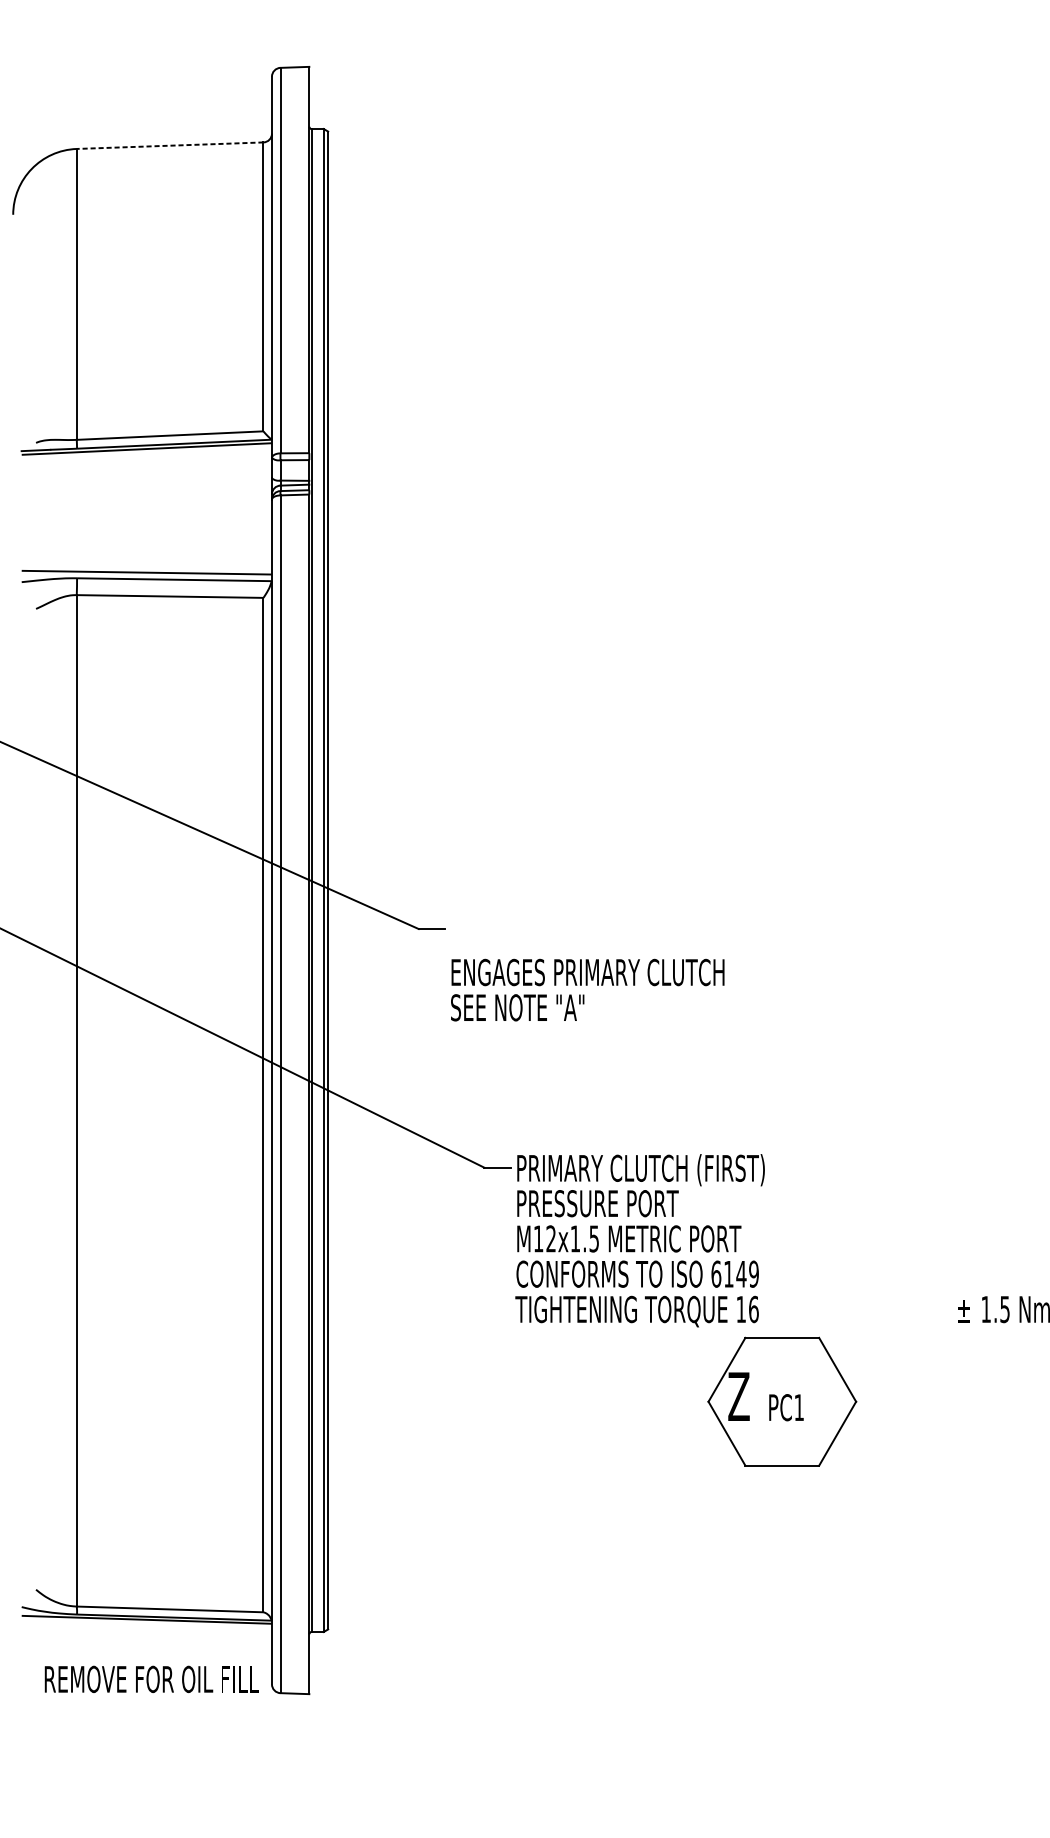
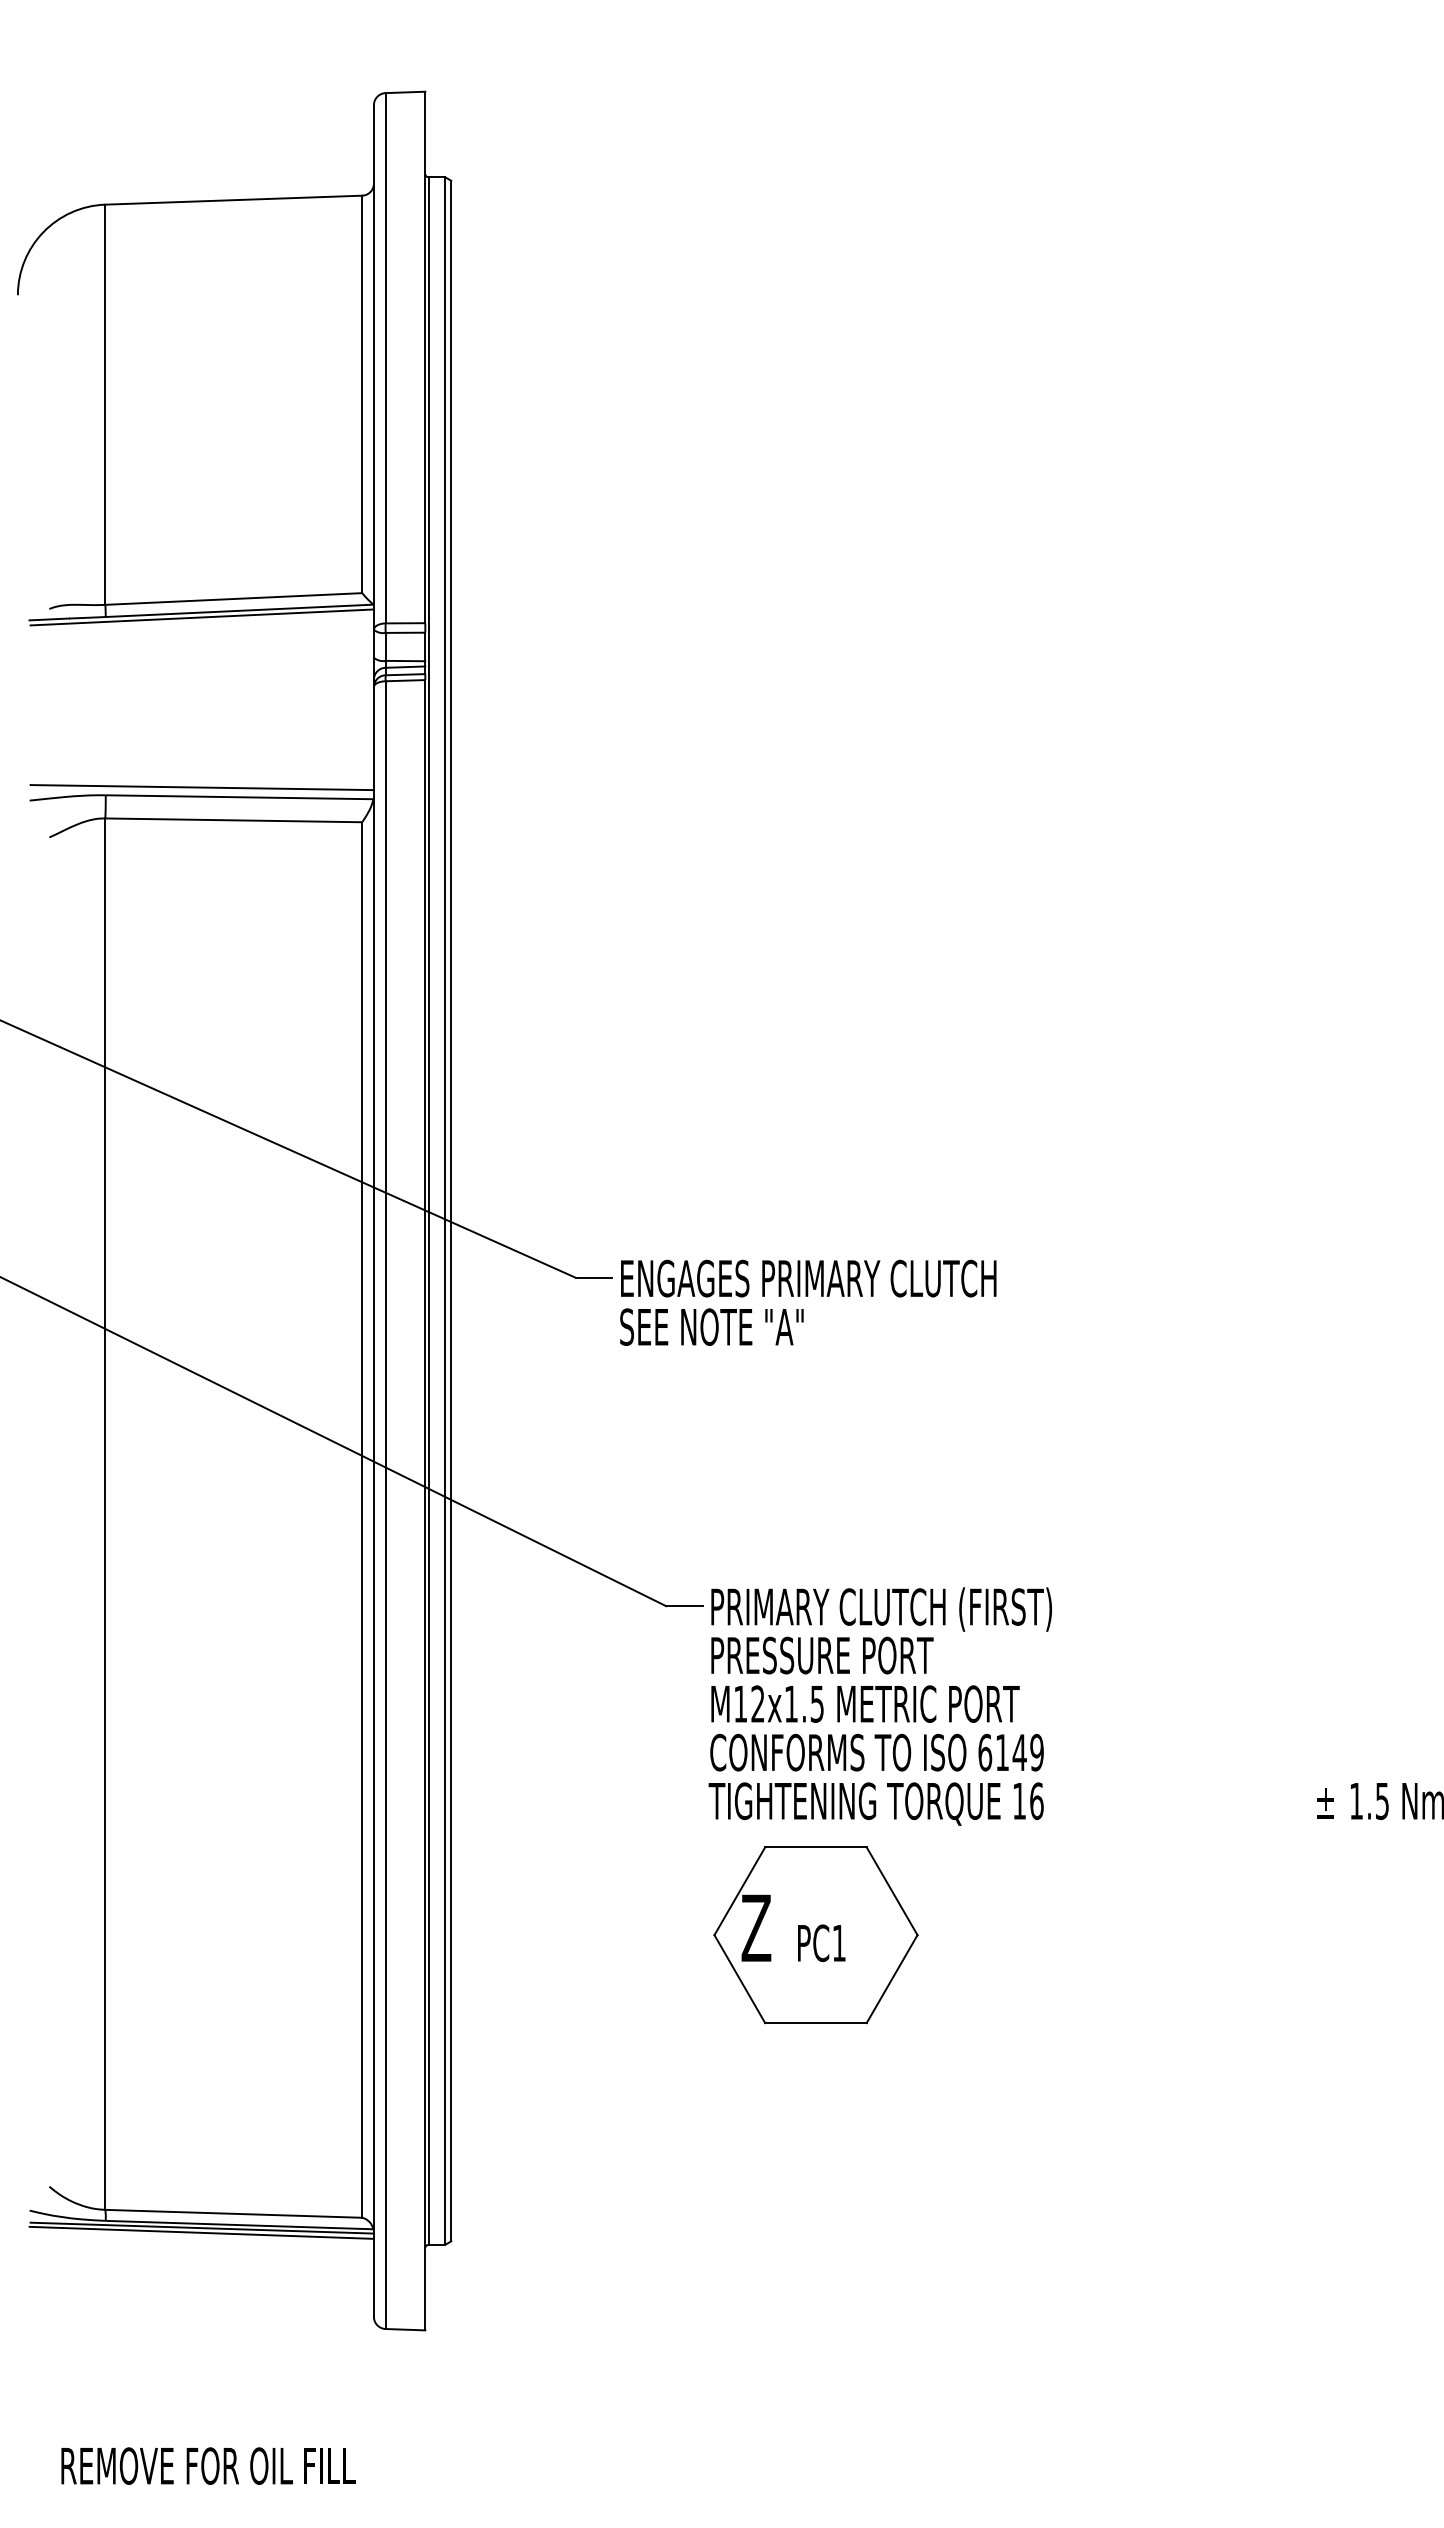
line: (169, 145) -> (233, 200), dashed -> solid
text: (587, 989) -> (808, 1302), moved
part: (781, 1402) -> (815, 1935), moved
line: (146, 1623) -> (201, 2232), added
text: (151, 1678) -> (208, 2465), moved

